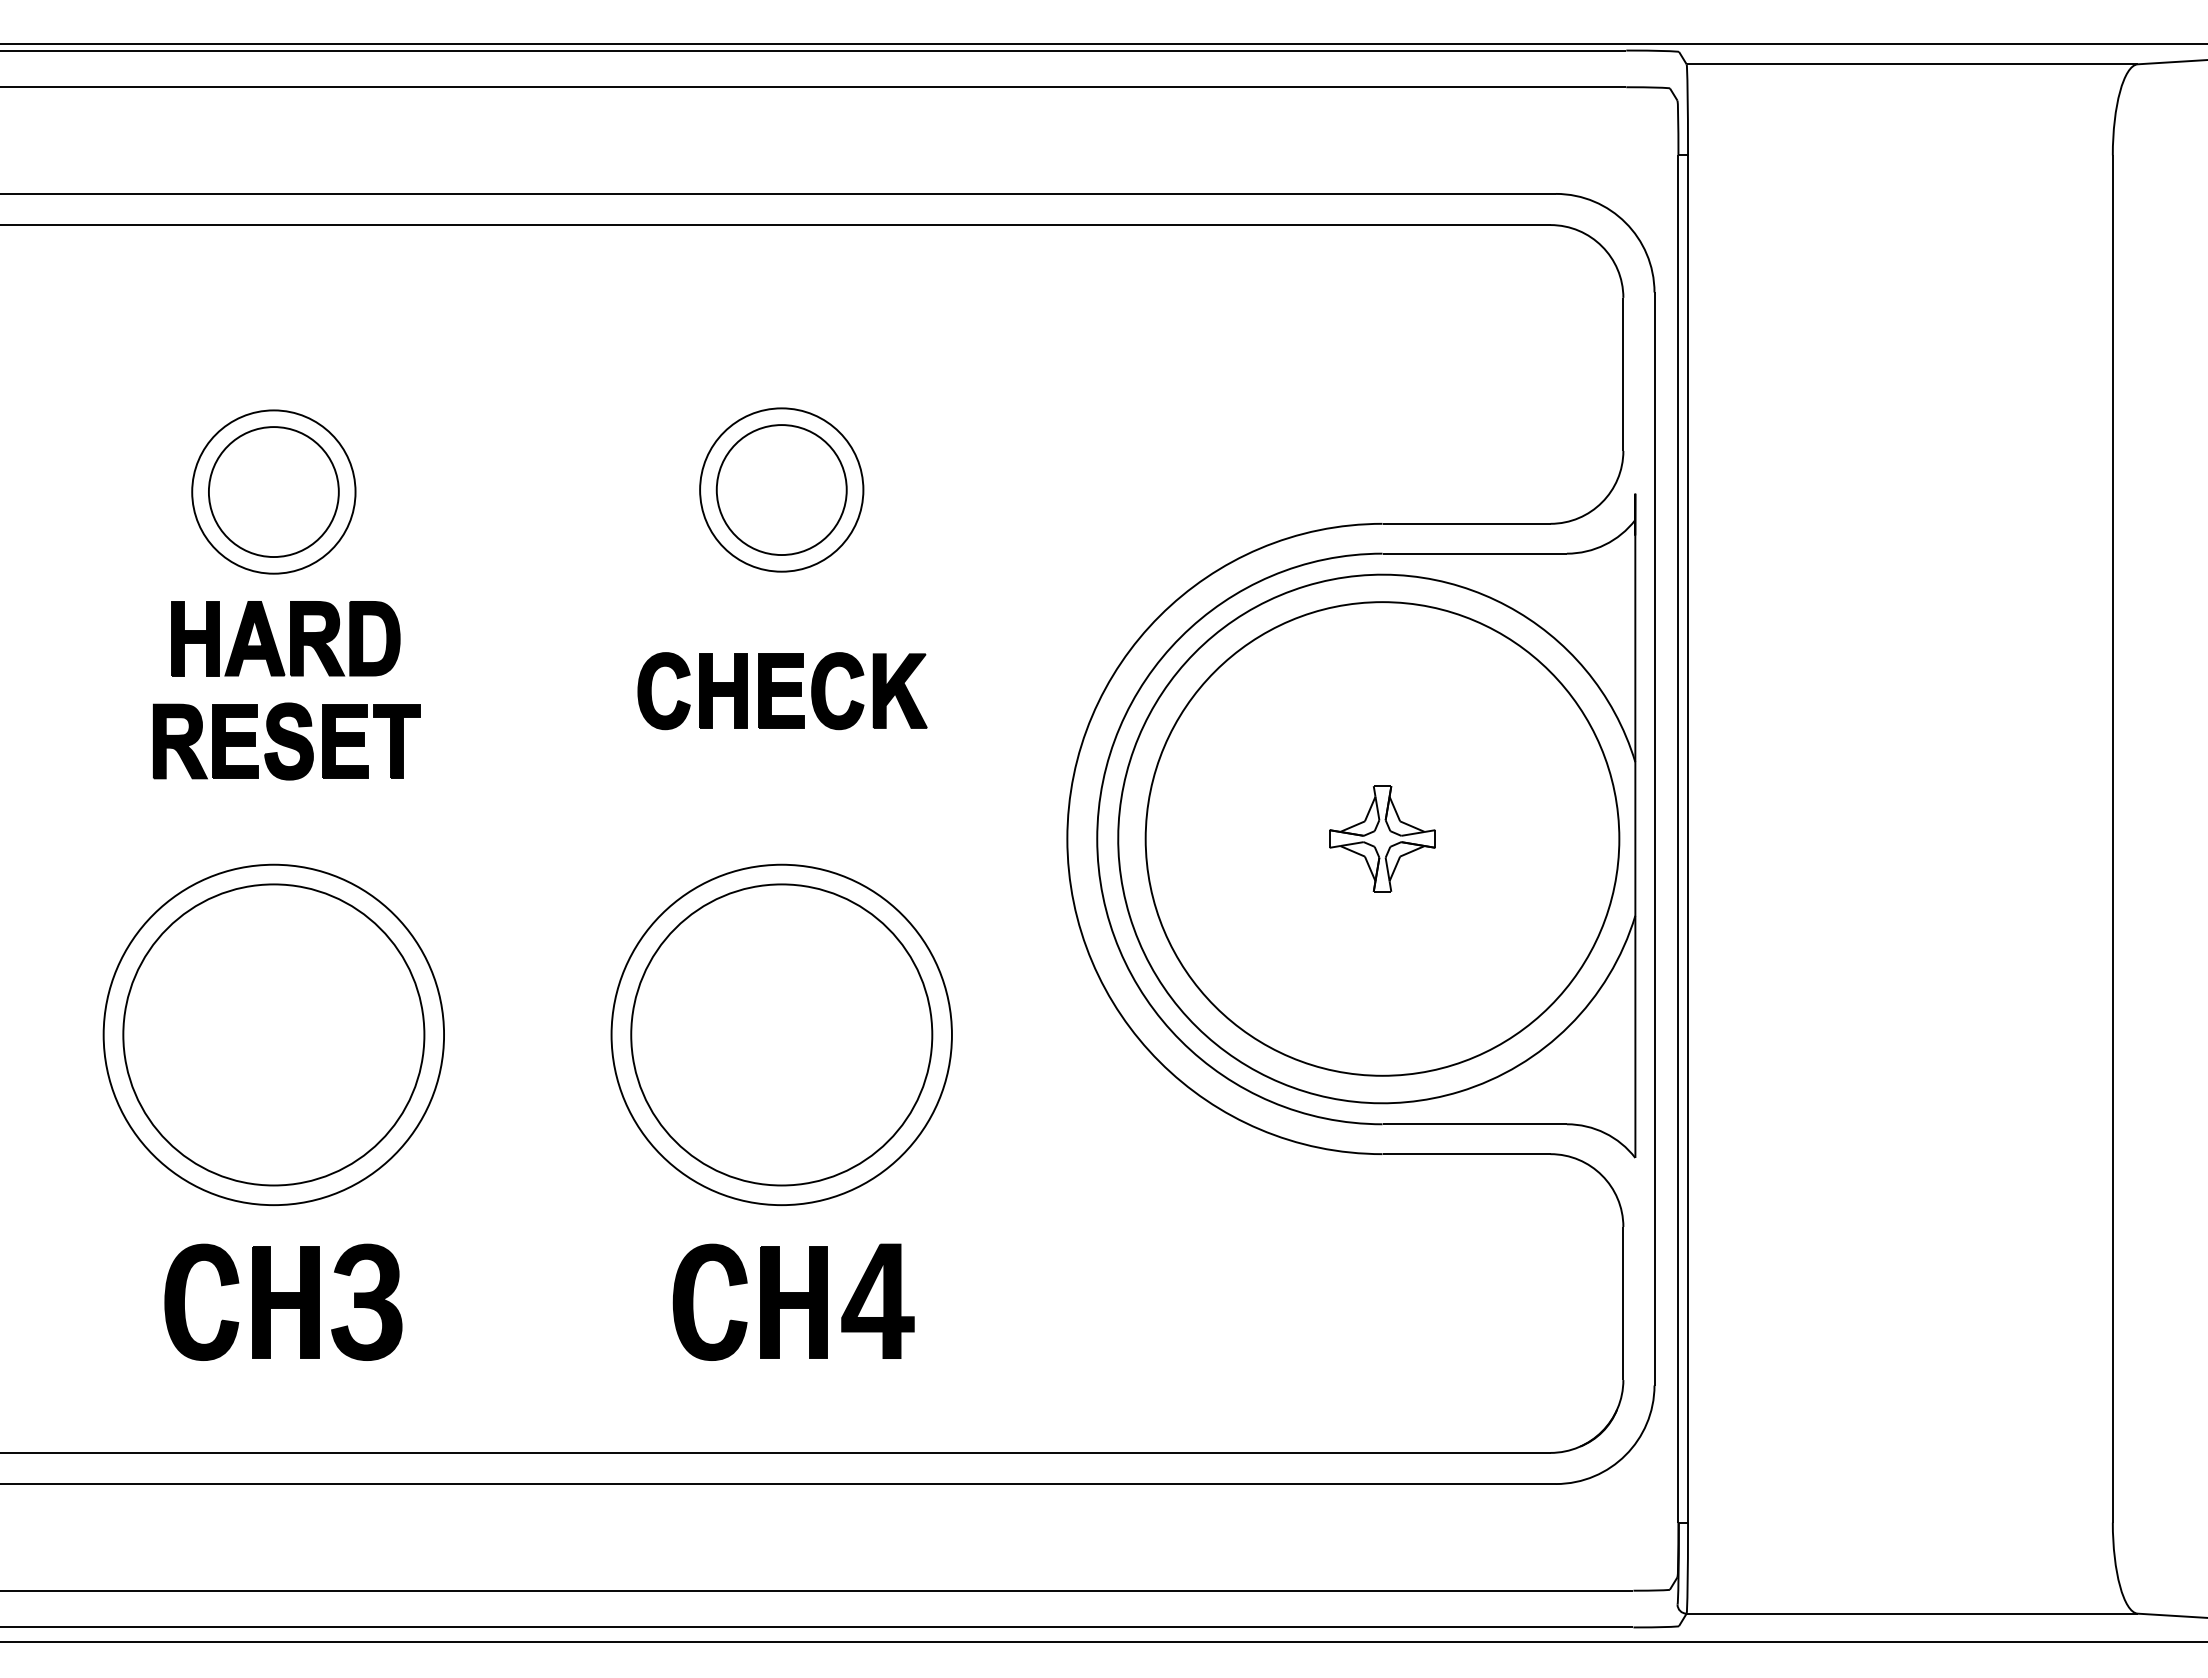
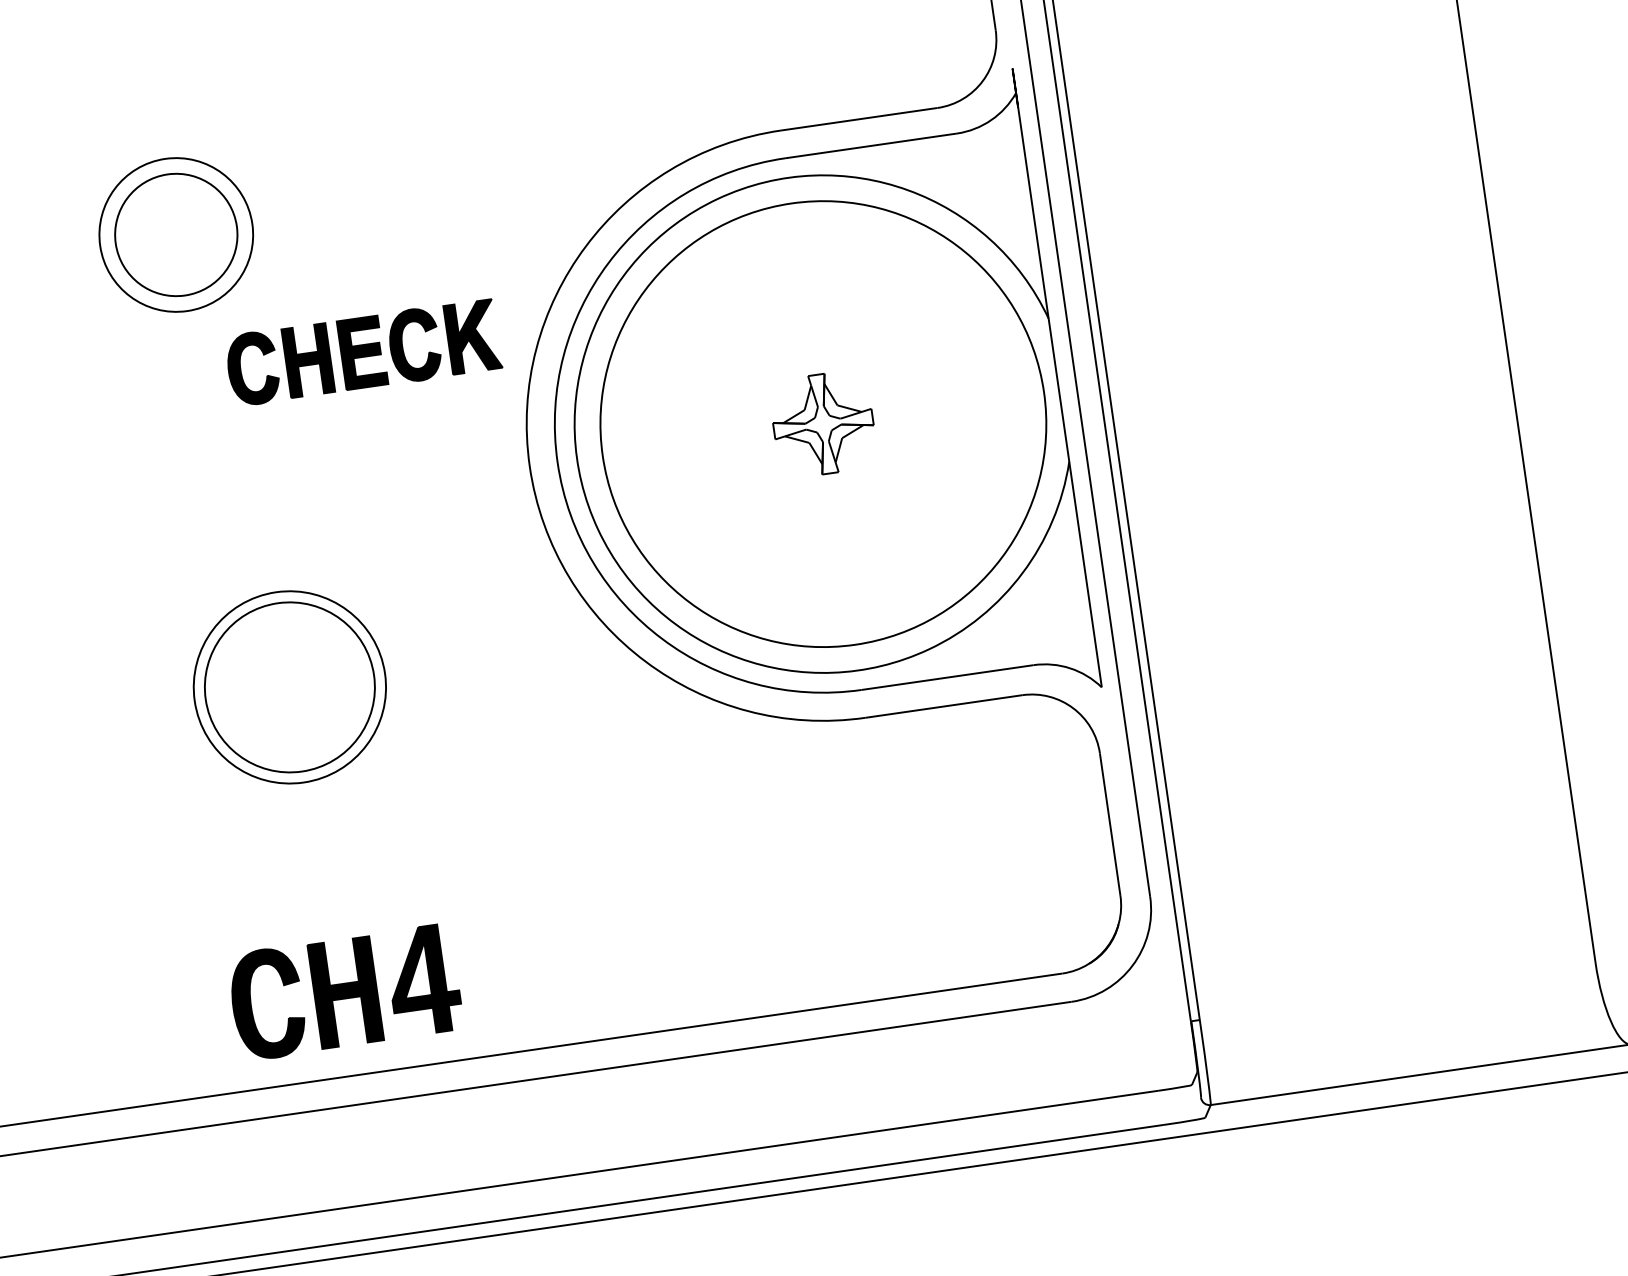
part: (781, 489) -> (175, 234), moved
part: (782, 691) -> (363, 353), moved
part: (781, 1034) -> (289, 686), size x0.6
part: (793, 1301) -> (345, 991), moved

